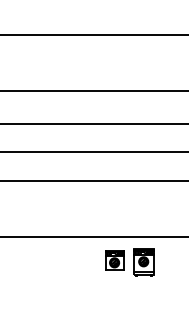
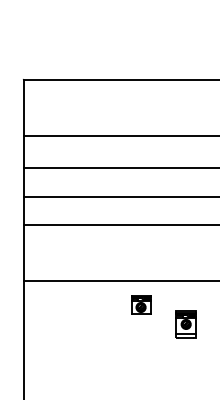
part: (143, 261) -> (185, 324), moved

